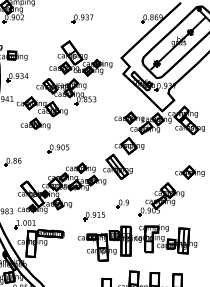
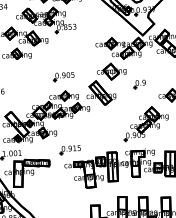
part: (58, 148) -> (63, 76), moved
part: (122, 203) -> (139, 83), moved
part: (94, 216) -> (70, 150), moved

